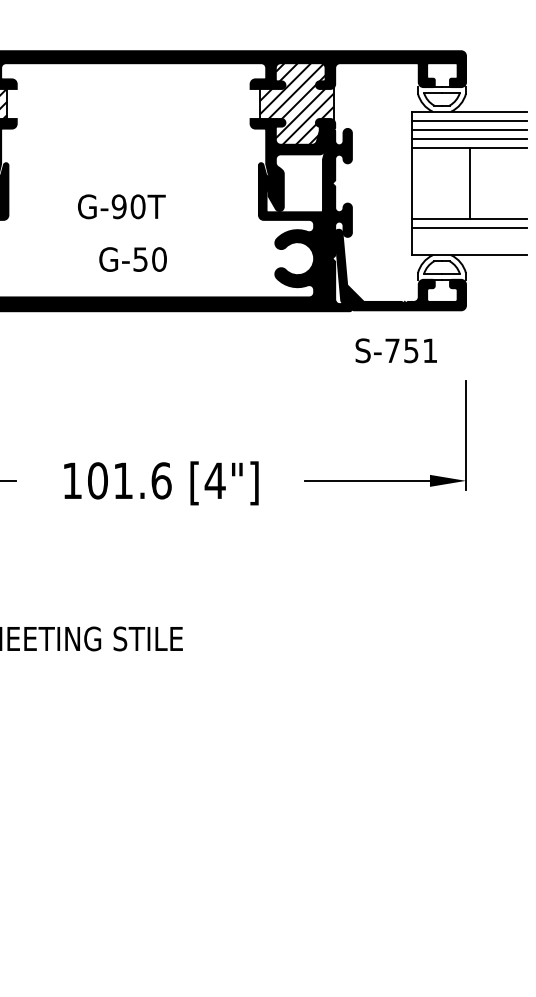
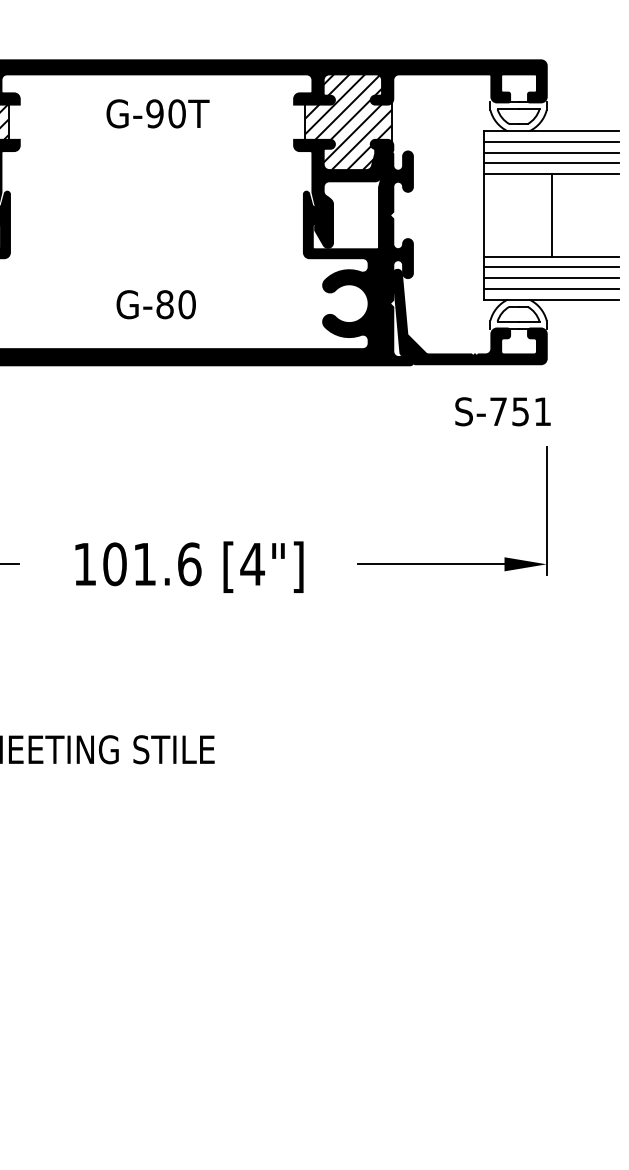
text: (121, 206) -> (157, 113), moved
line: (469, 237) -> (550, 278), added
line: (469, 245) -> (550, 288), added
text: (140, 259) -> (164, 304), G-50 -> G-80
text: (395, 350) -> (502, 411), moved

